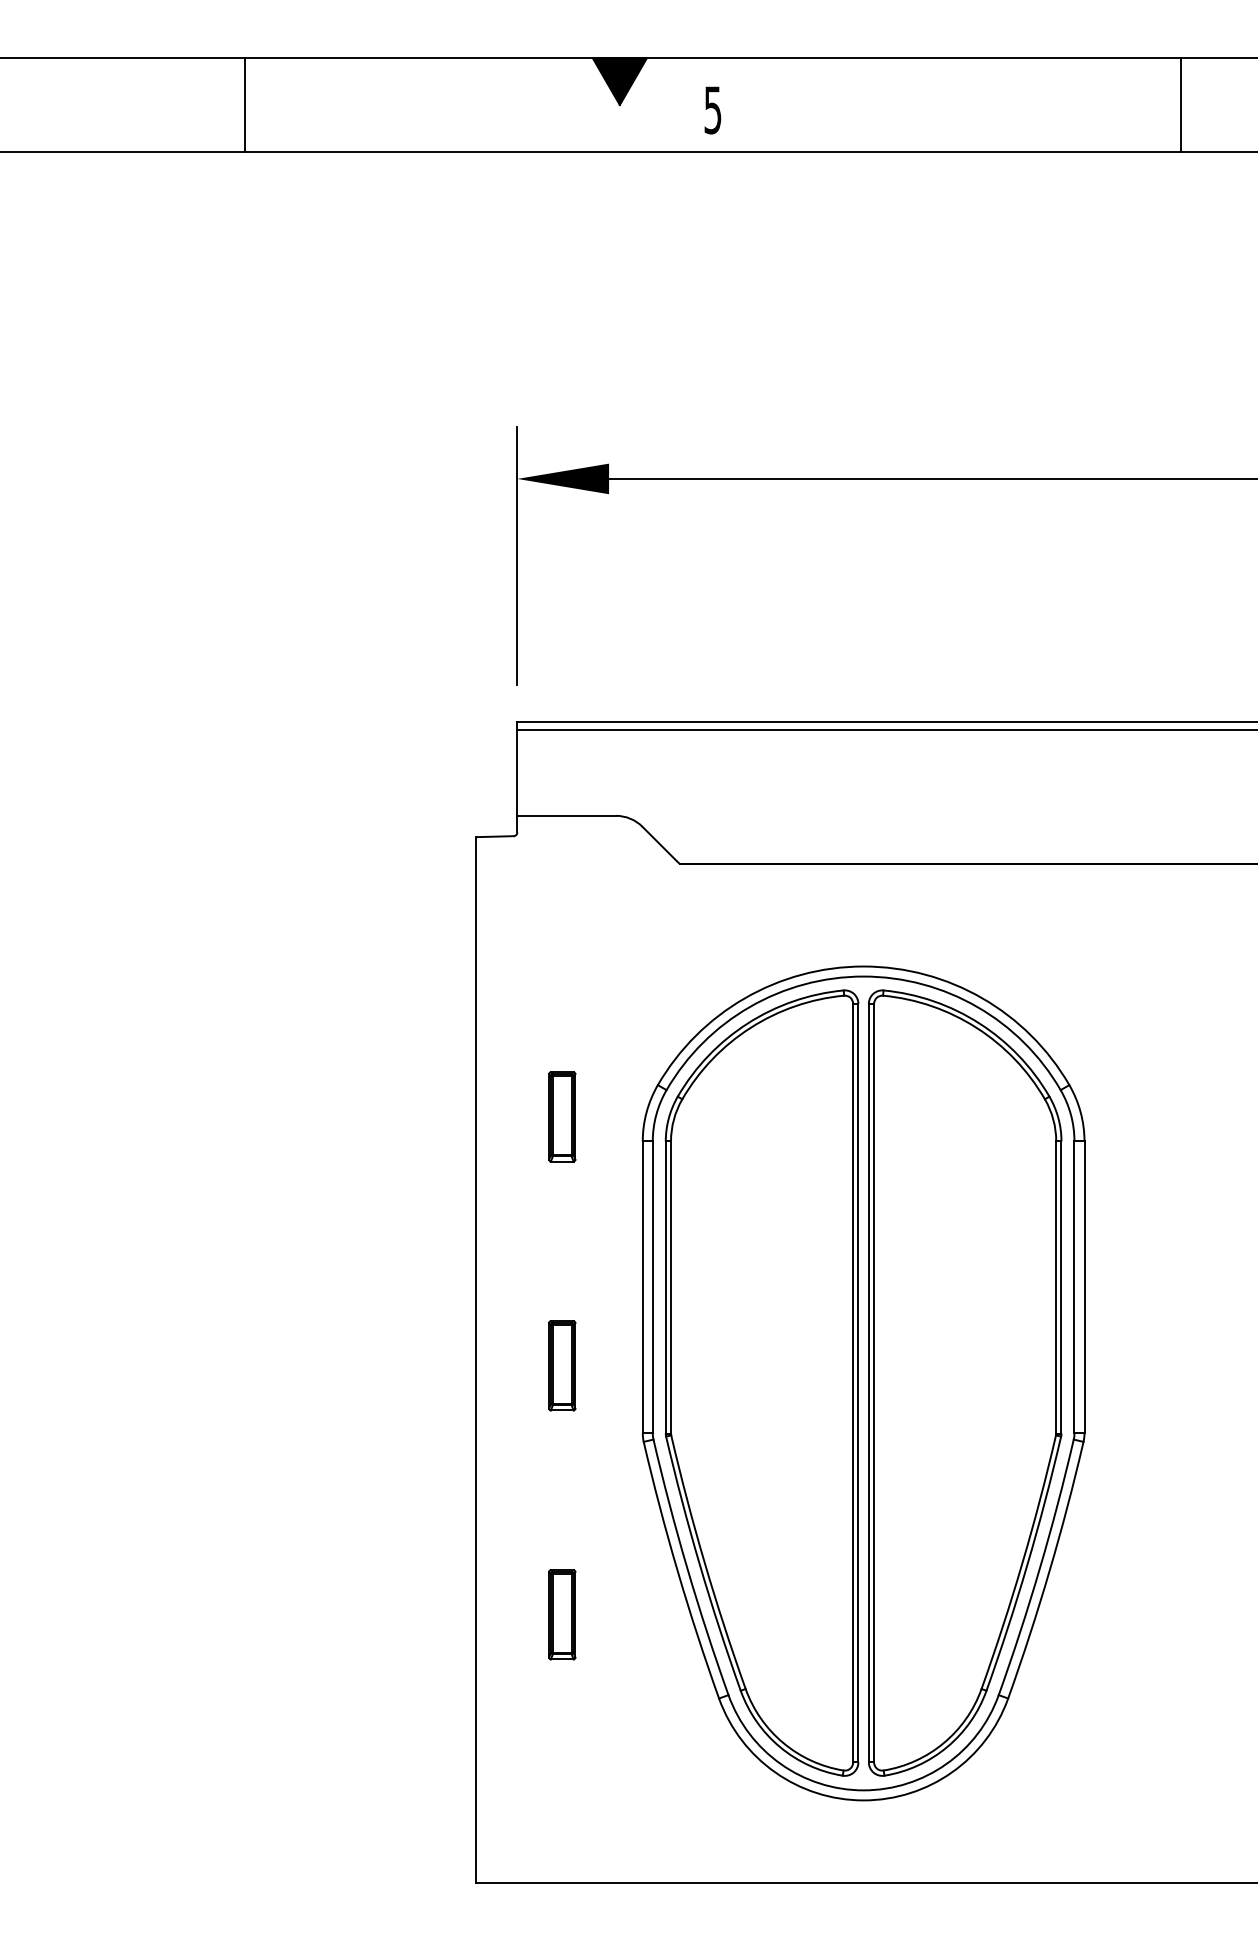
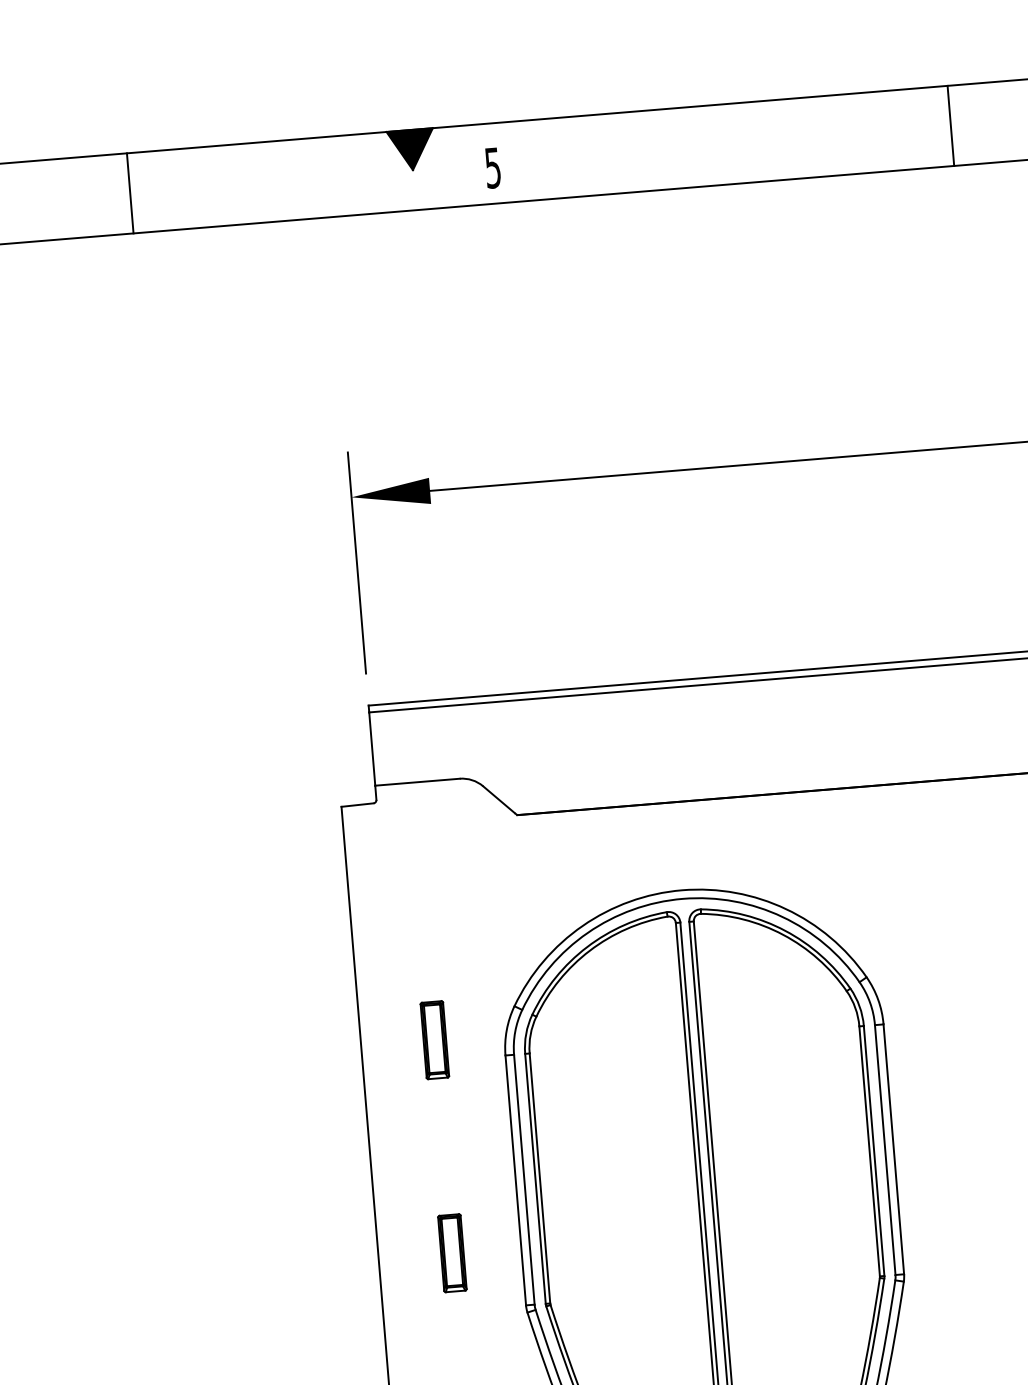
line: (245, 104) -> (130, 192), moved
line: (1181, 104) -> (950, 125), moved

